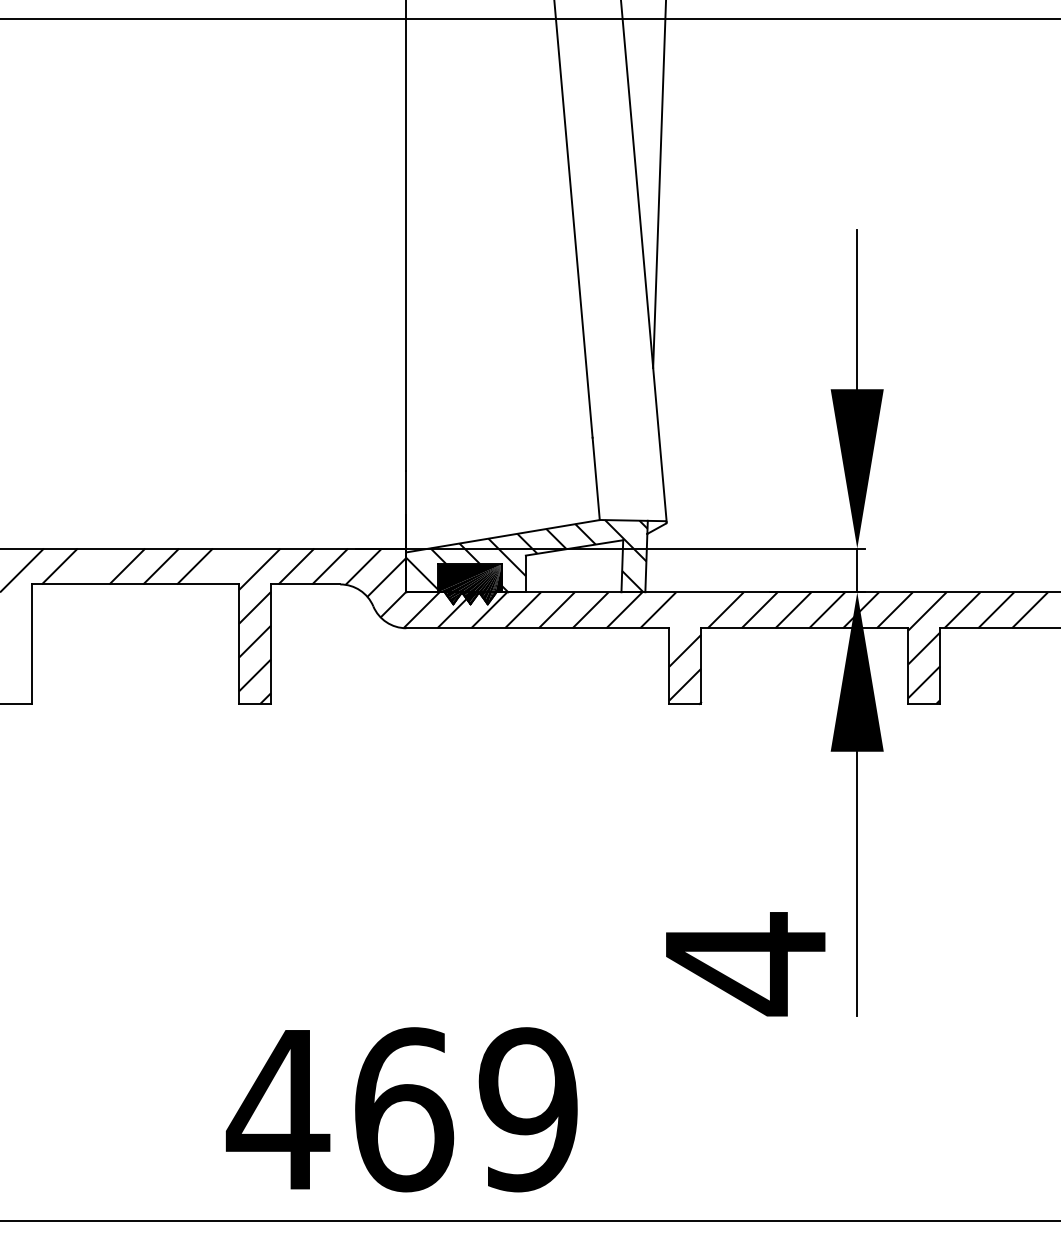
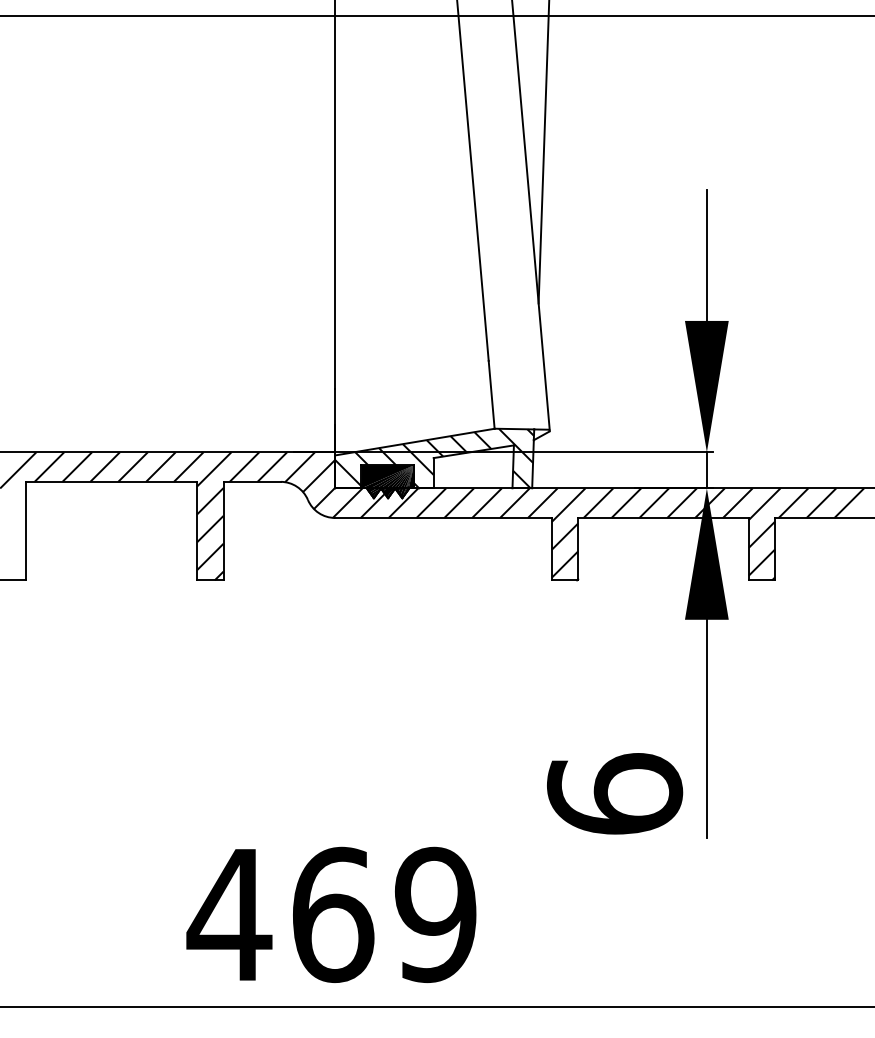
line: (93, 566) -> (77, 467), added
line: (228, 566) -> (188, 467), added
line: (689, 612) -> (568, 504), added
text: (745, 964) -> (614, 795), 4 -> 6

